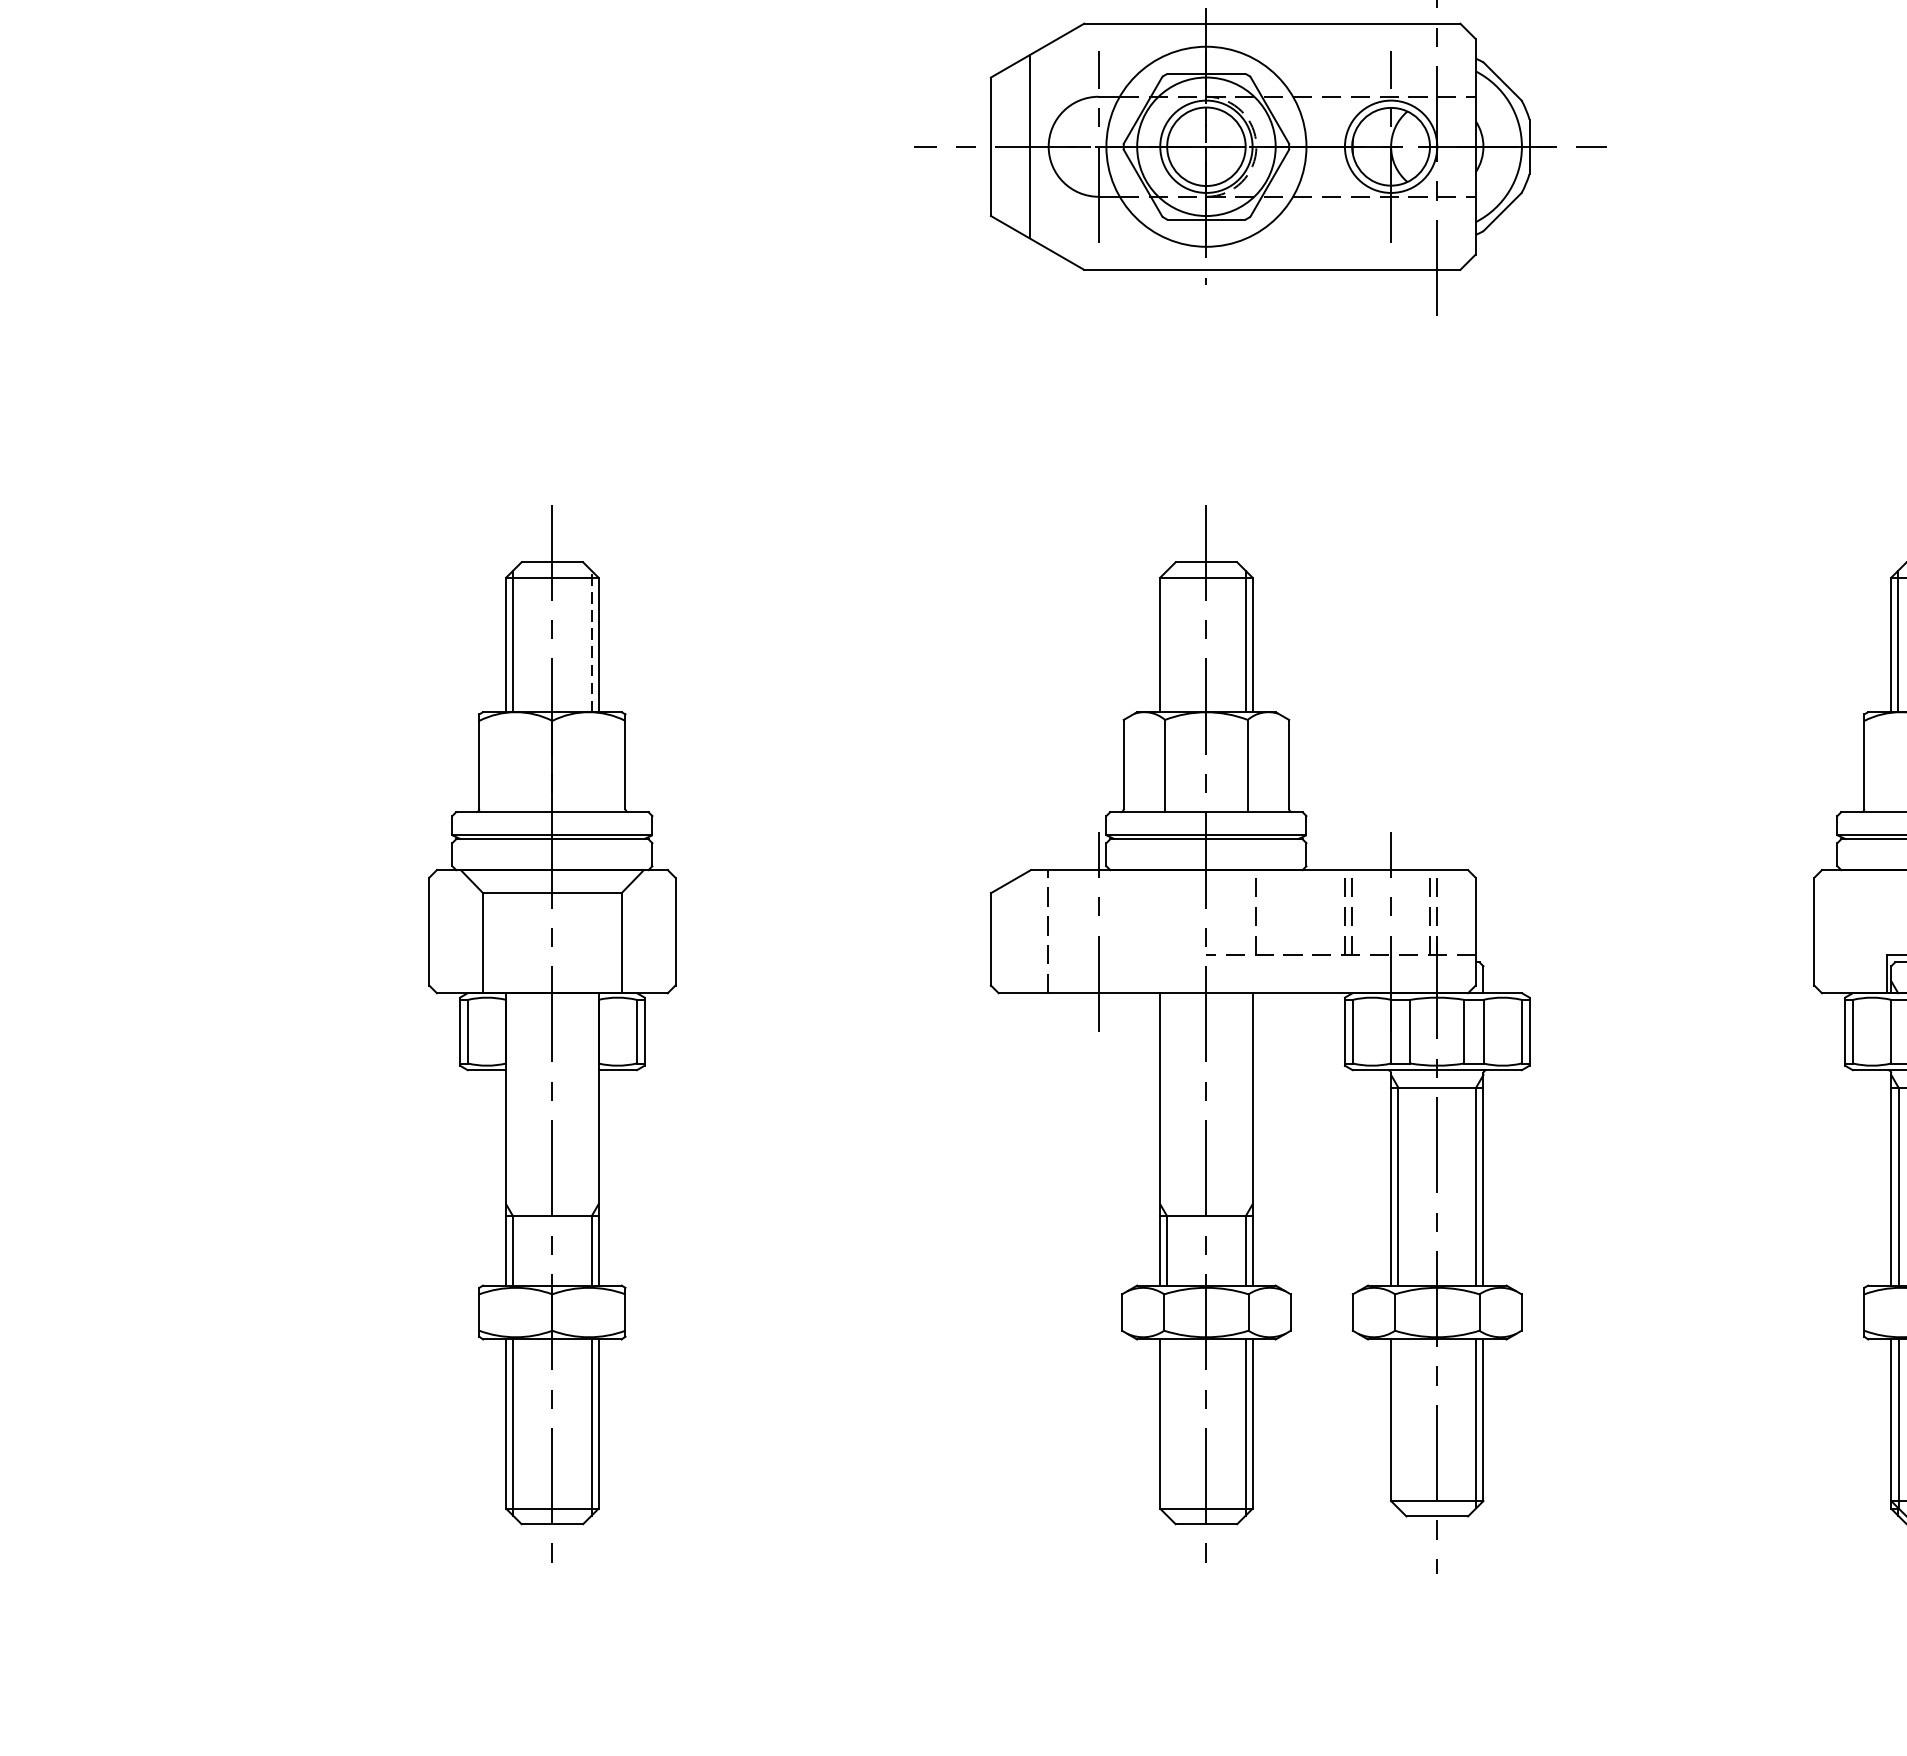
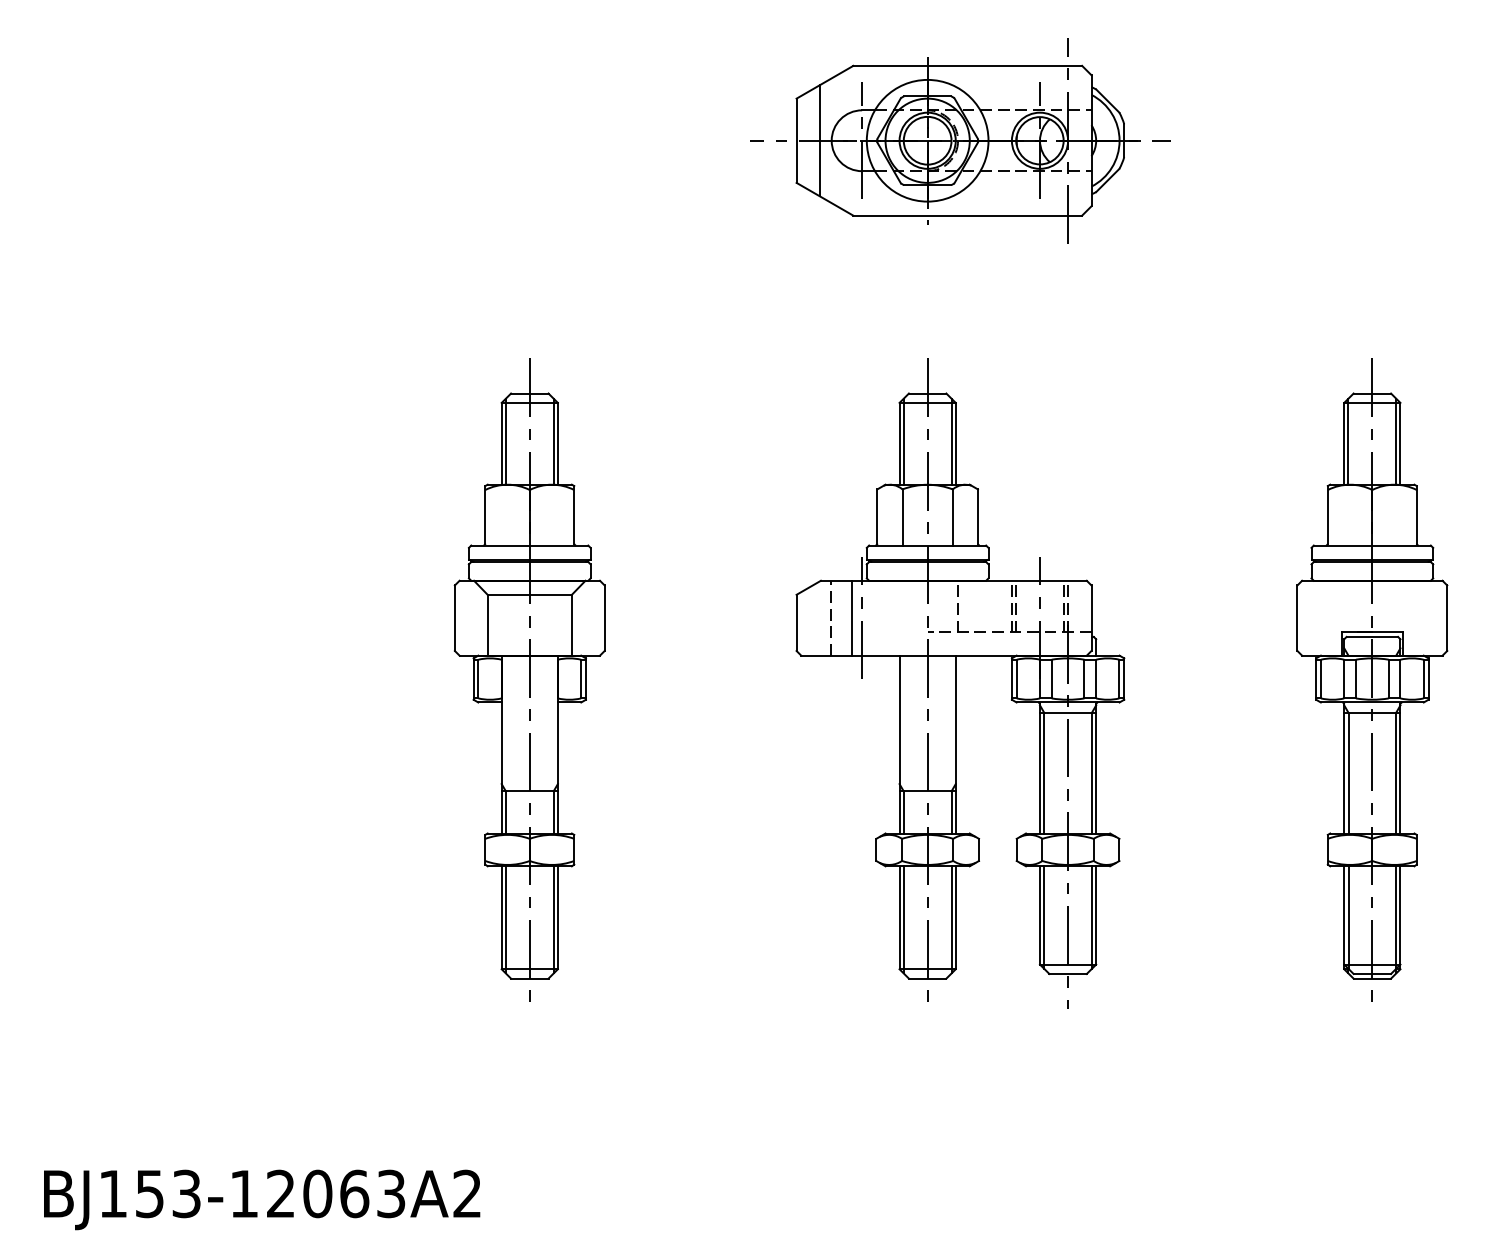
line: (591, 641) -> (553, 441), dashed -> solid
line: (1166, 641) -> (903, 441), added
line: (1082, 930) -> (852, 617), added
line: (1398, 1423) -> (1044, 917), added
line: (1166, 1426) -> (903, 919), added

